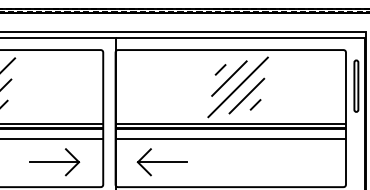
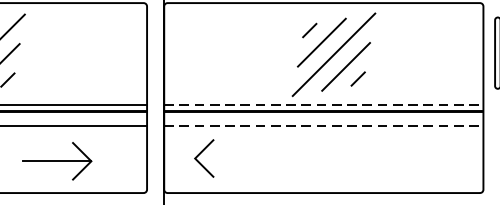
line: (231, 123) -> (324, 104), solid -> dashed
line: (231, 138) -> (324, 125), solid -> dashed
part: (54, 162) -> (57, 161), moved
line: (162, 162) -> (229, 158), removed

